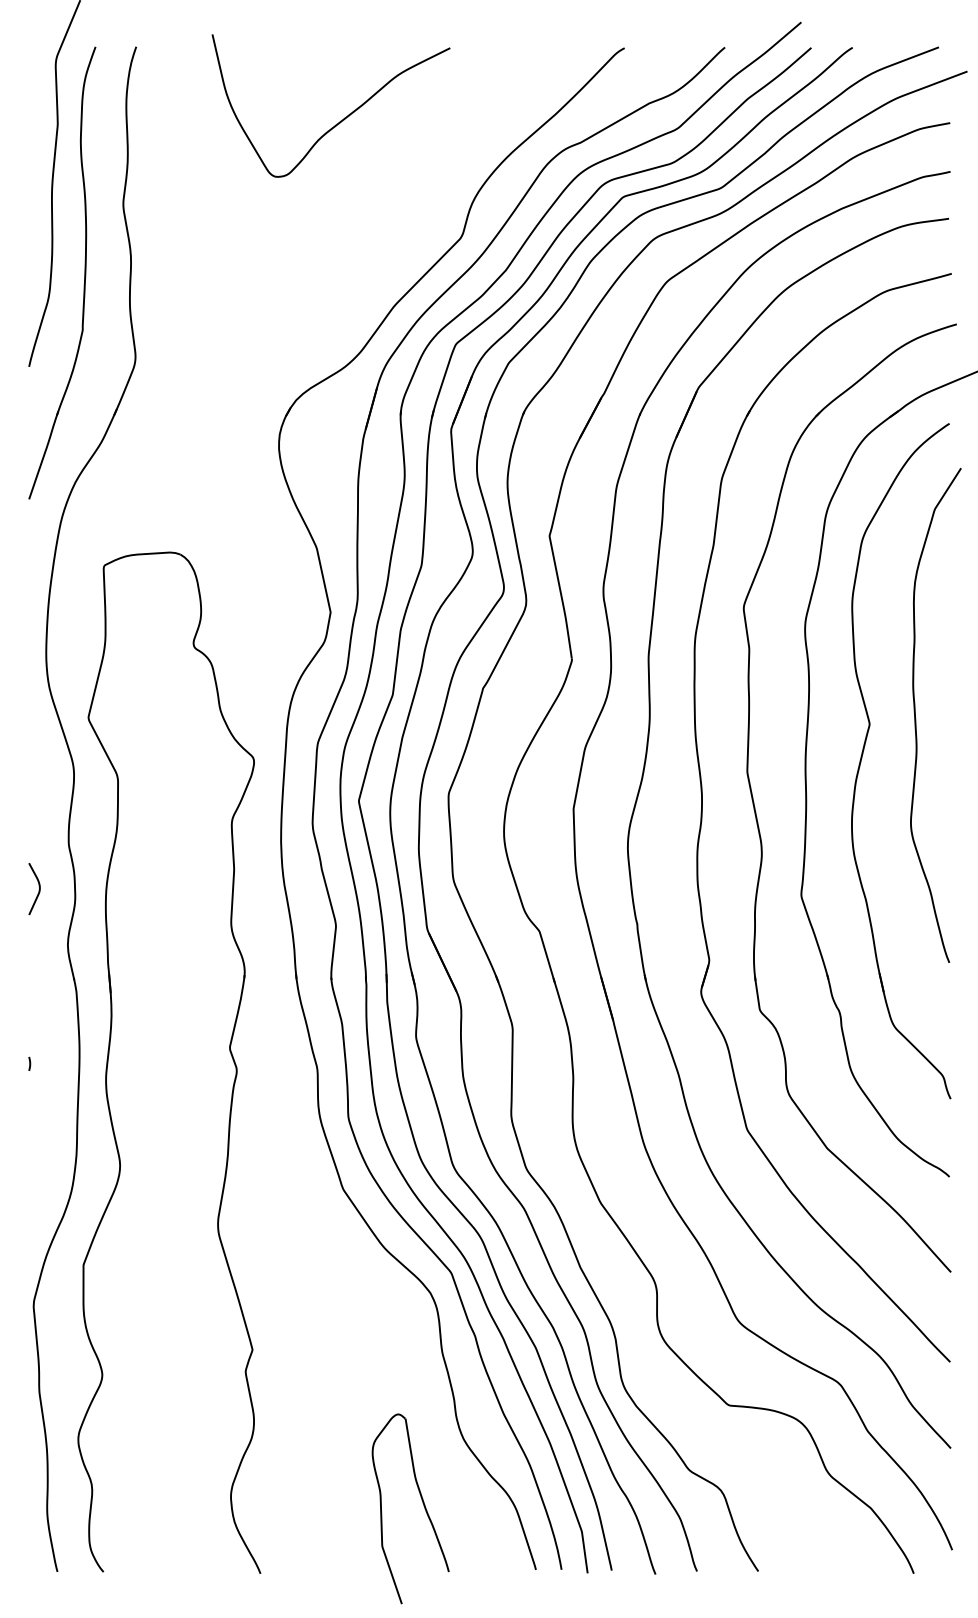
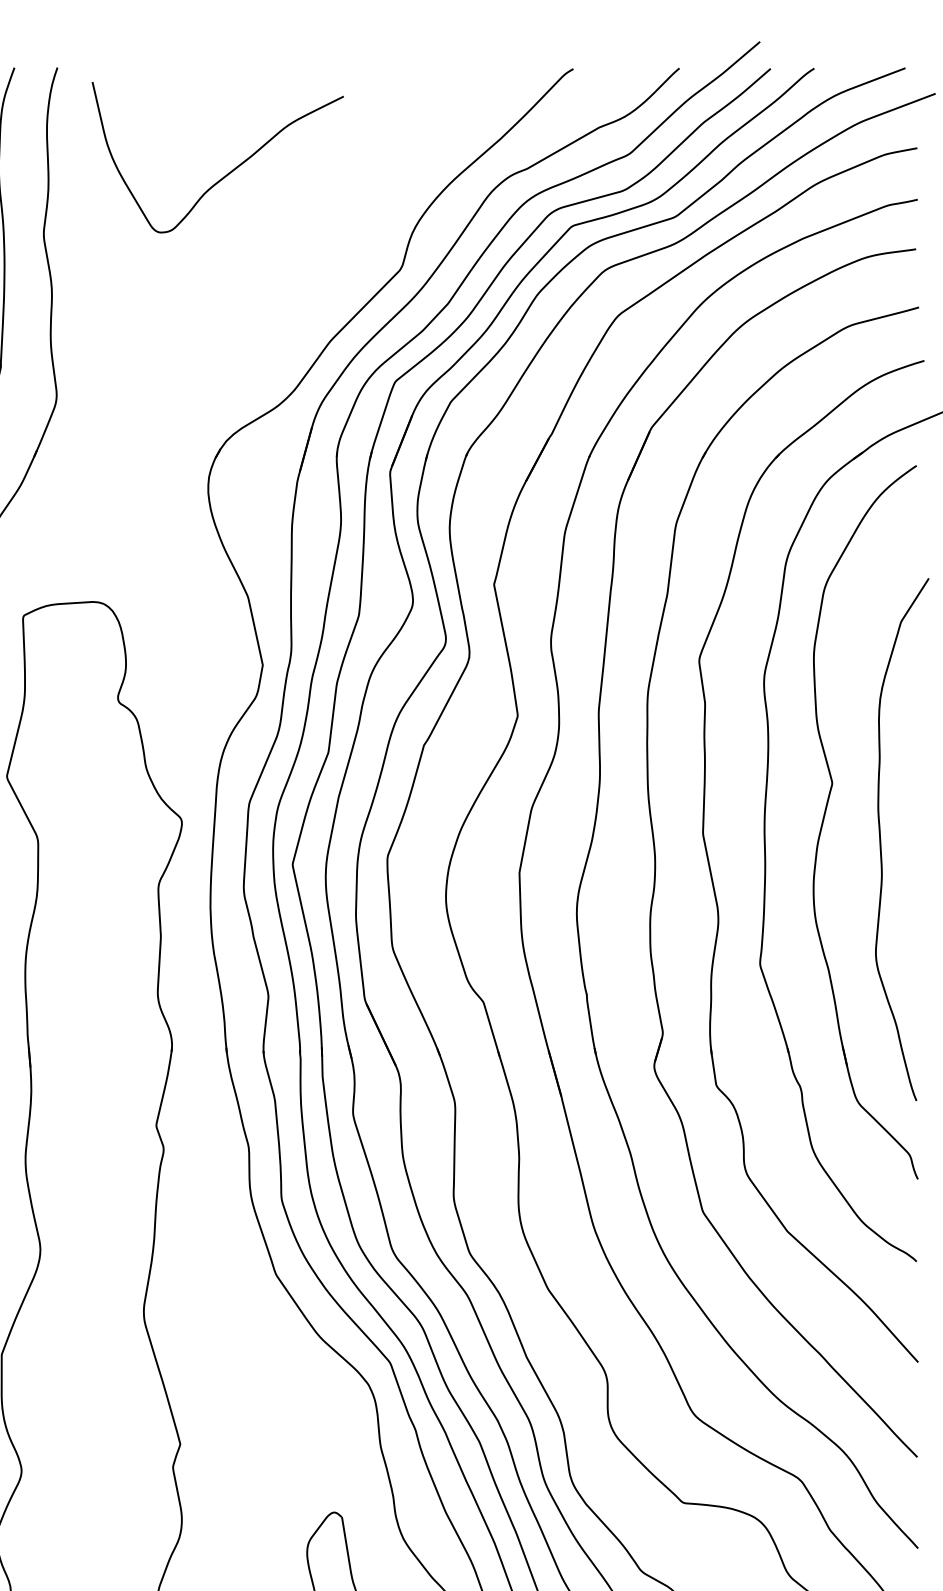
curve: (340, 120) -> (227, 172), moved
curve: (916, 718) -> (881, 842), moved

